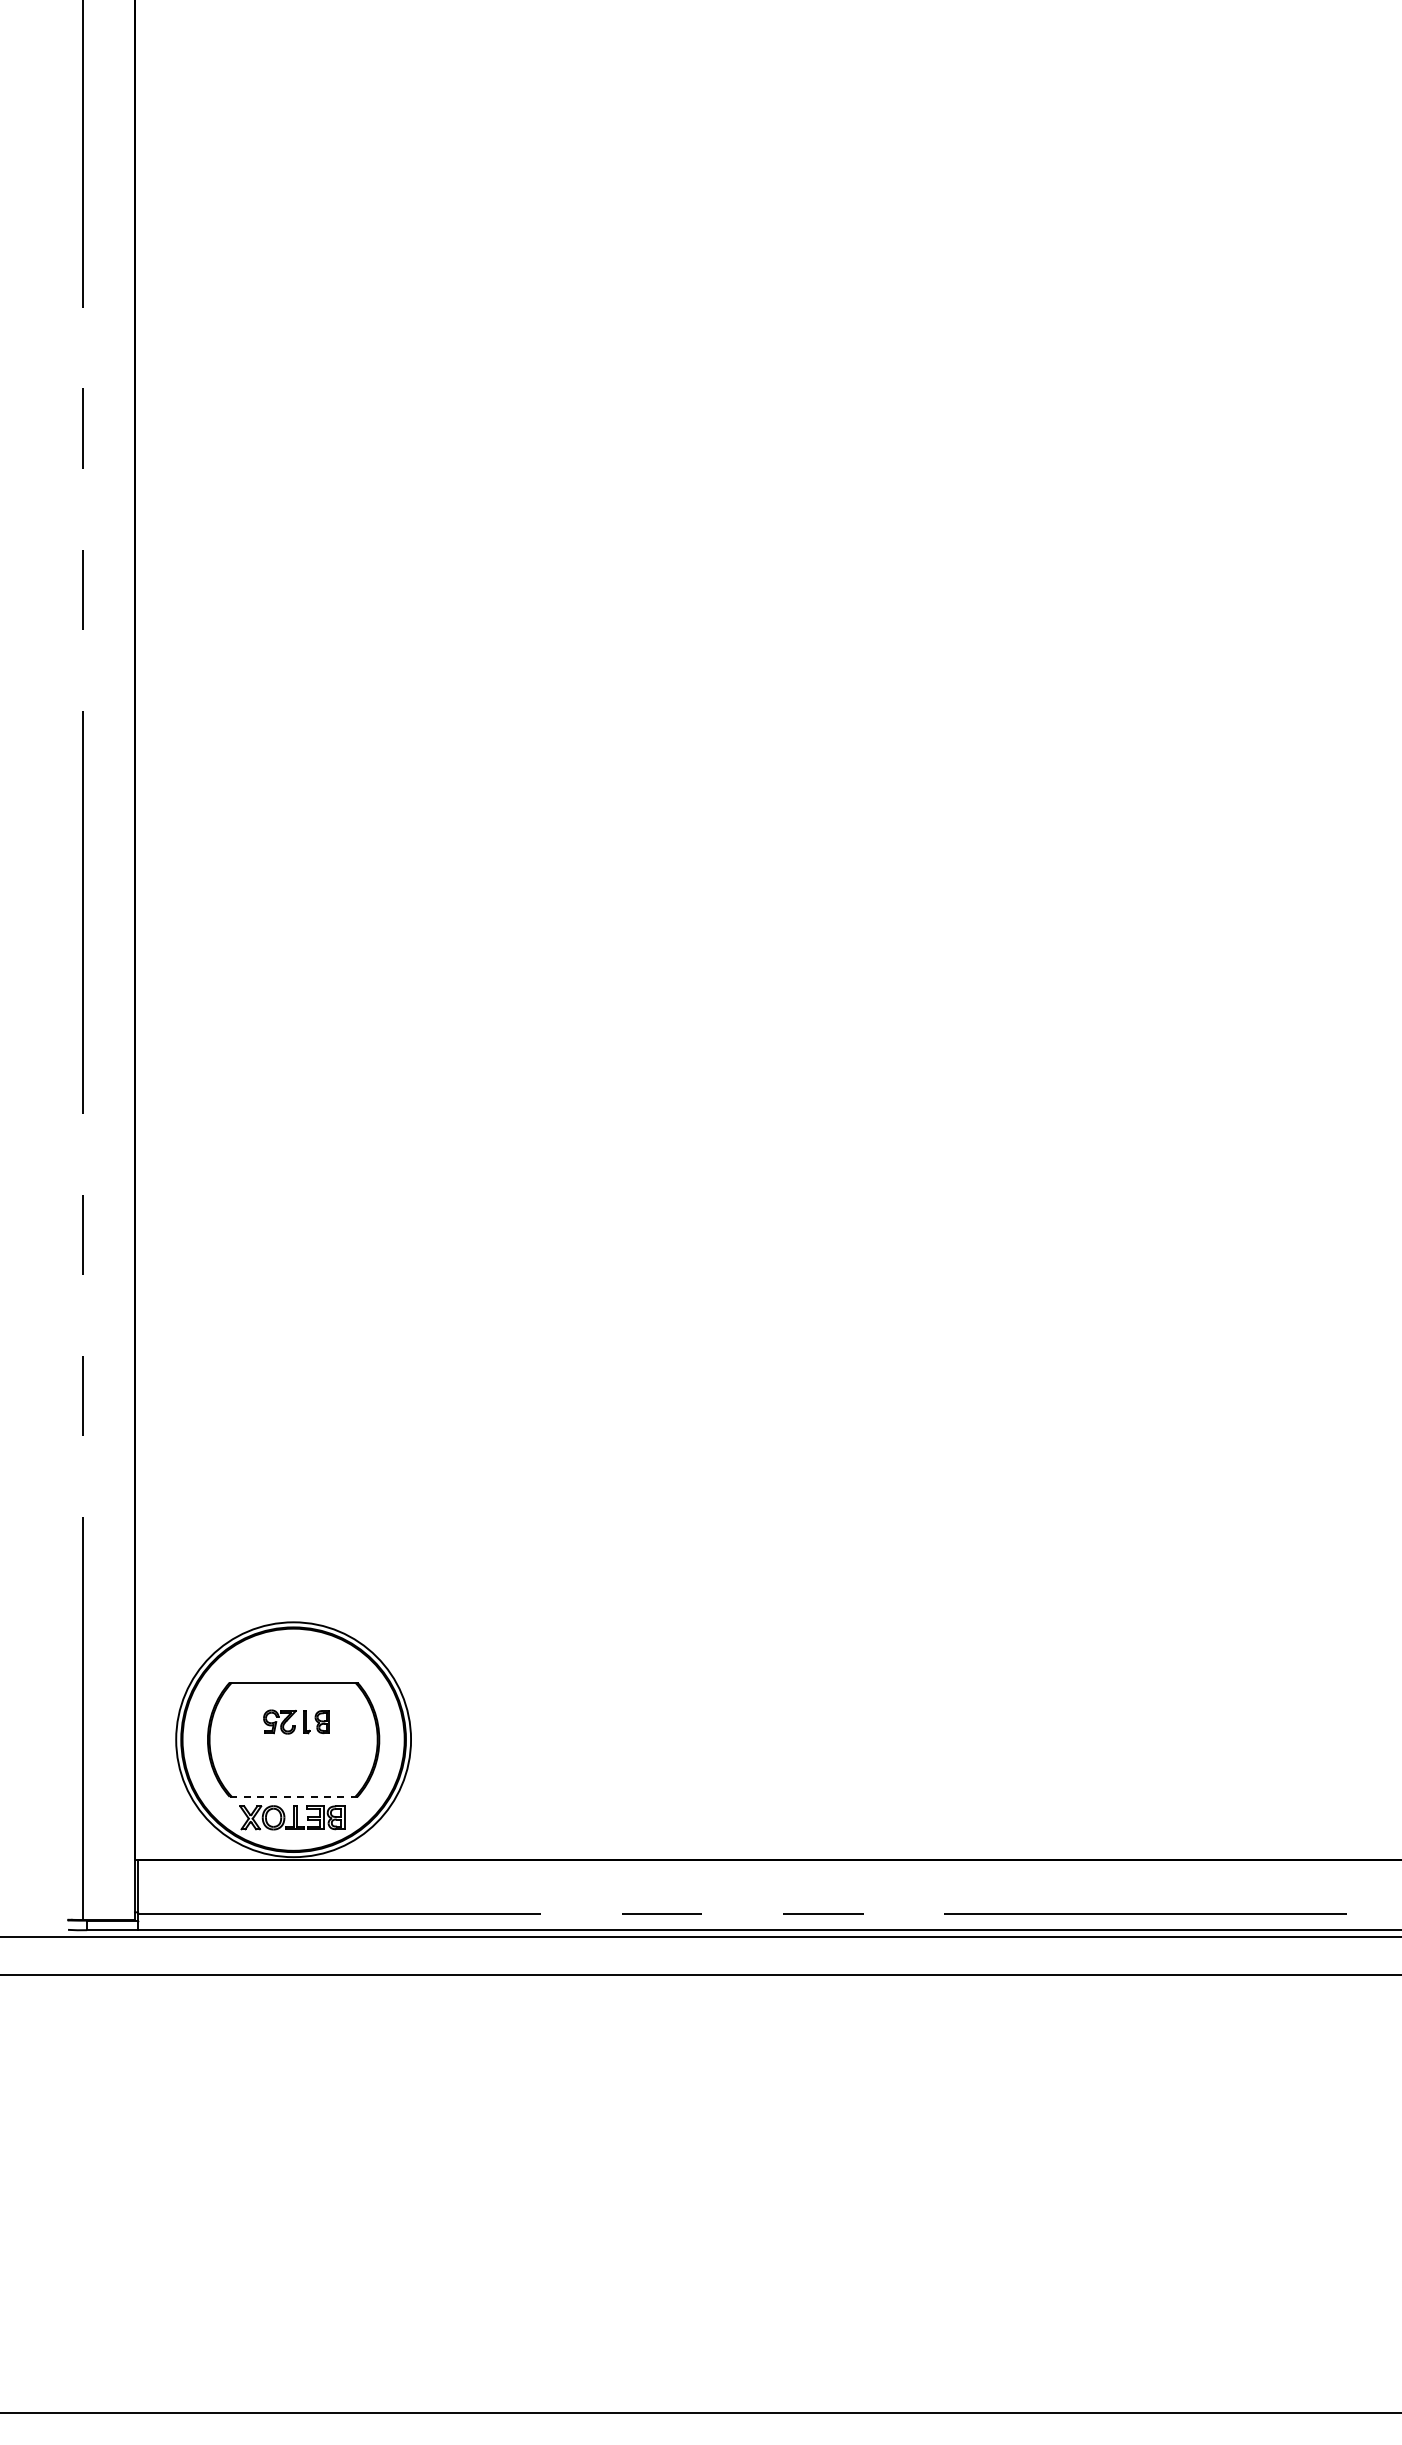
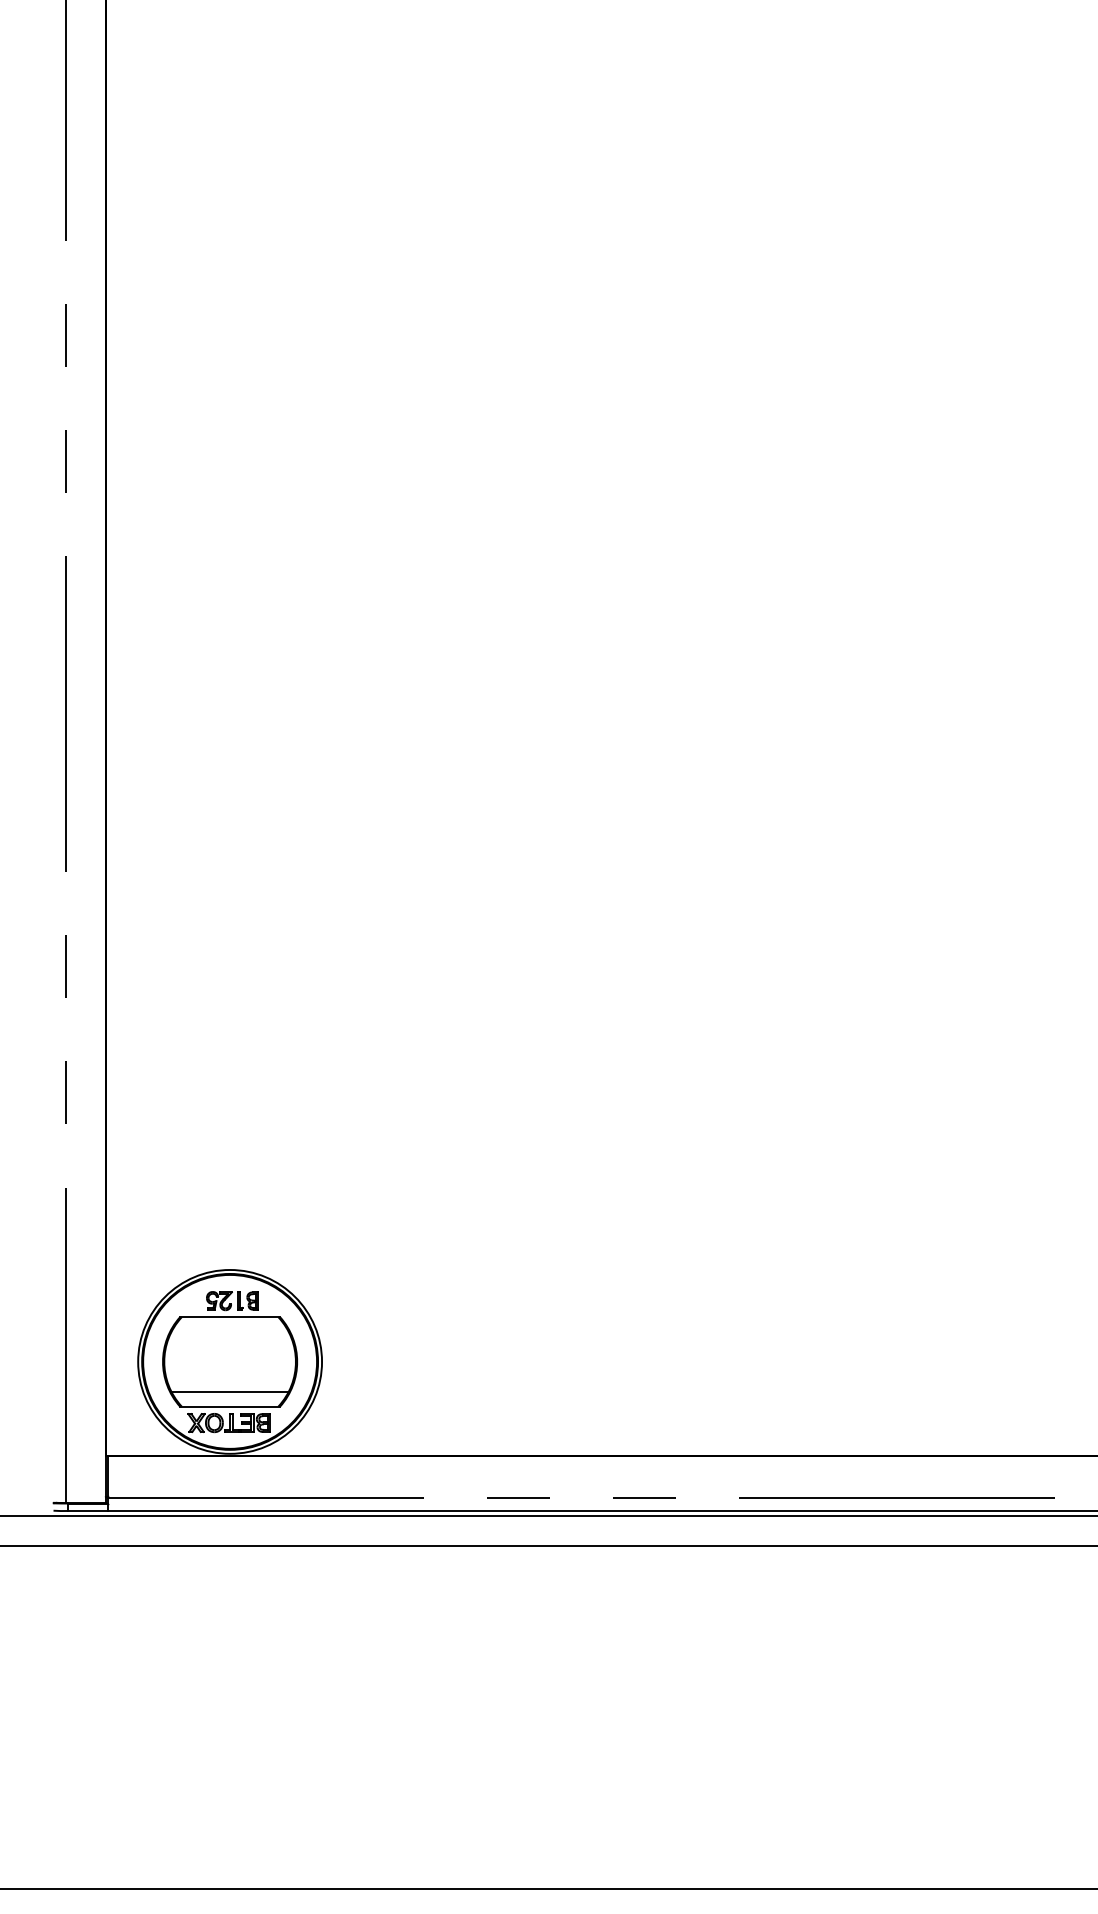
part: (296, 1721) -> (232, 1300), moved
line: (293, 1777) -> (230, 1391), added
line: (293, 1796) -> (230, 1406), dashed -> solid

